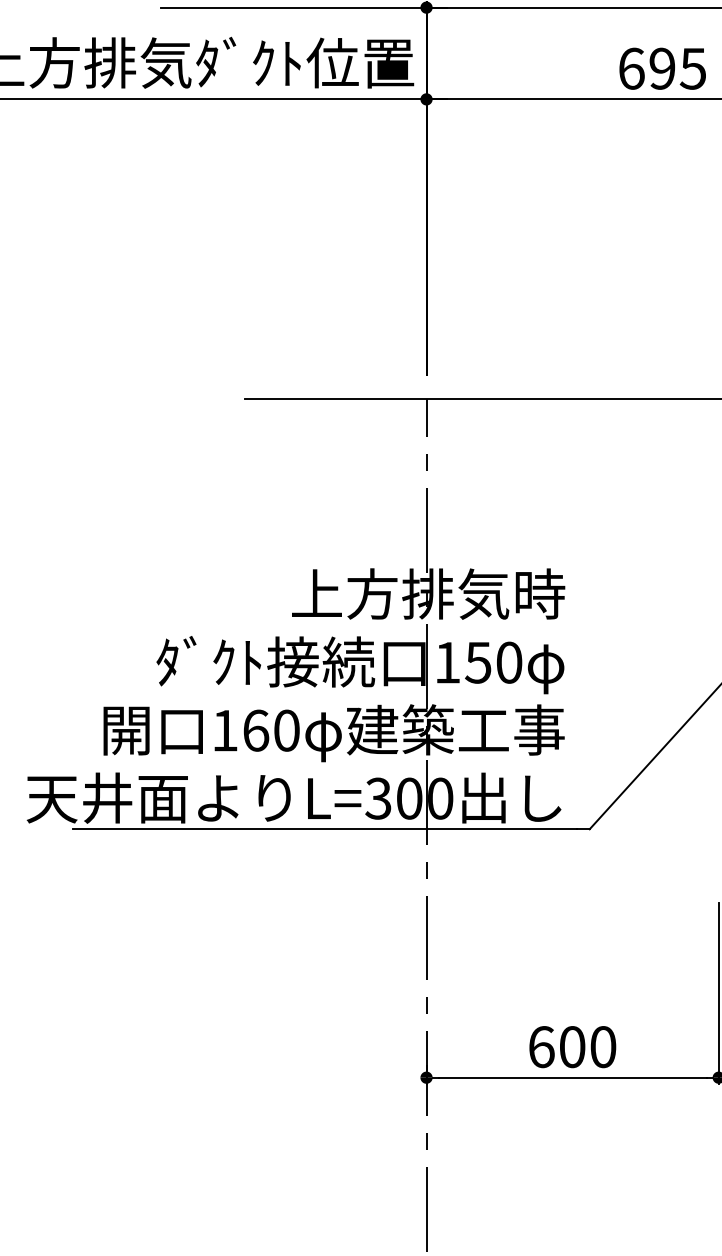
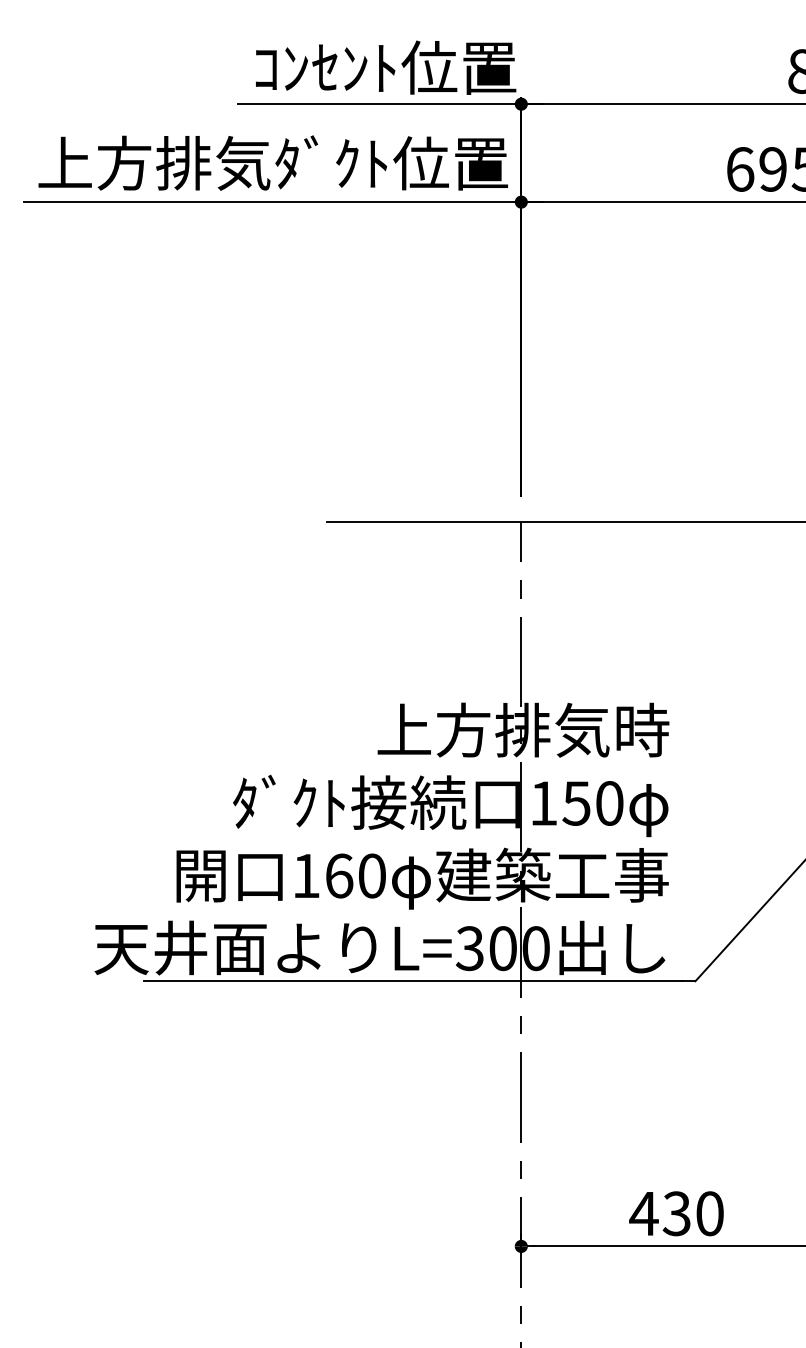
text: (555, 1046) -> (659, 1213), 600 -> 430

